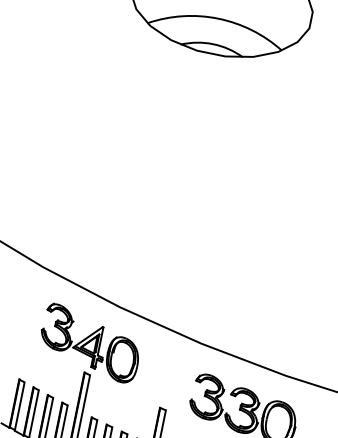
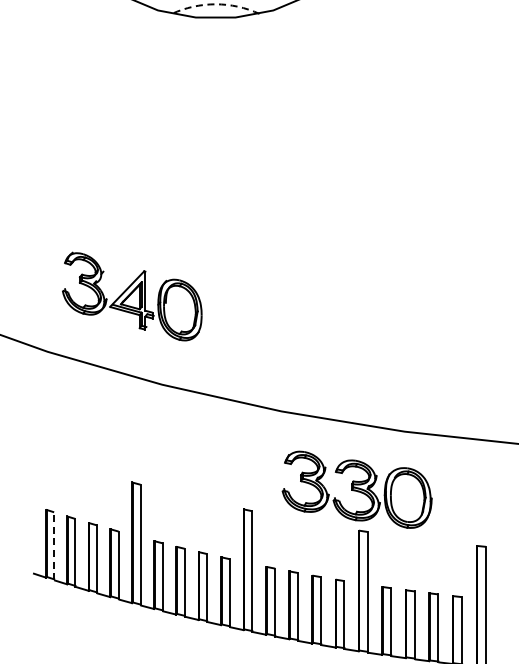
arc: (213, 44) -> (215, 4), solid -> dashed
part: (90, 343) -> (132, 296), moved
line: (19, 406) -> (54, 546), solid -> dashed

